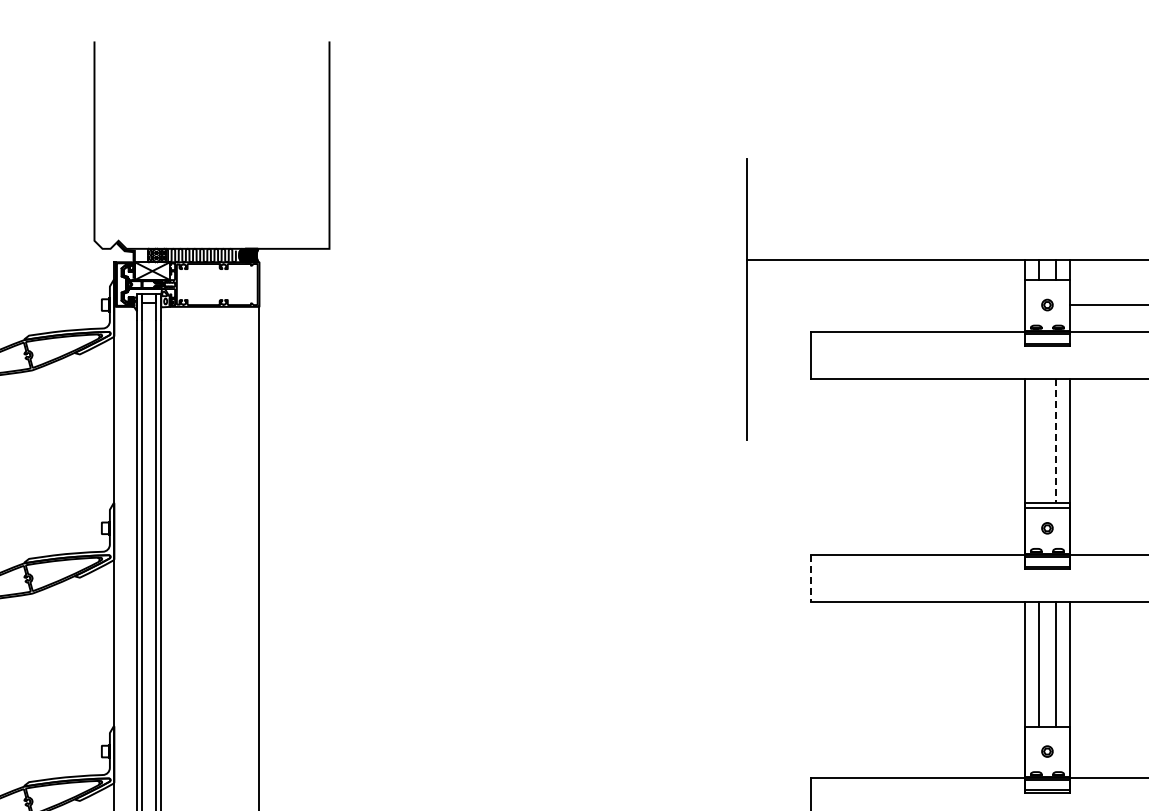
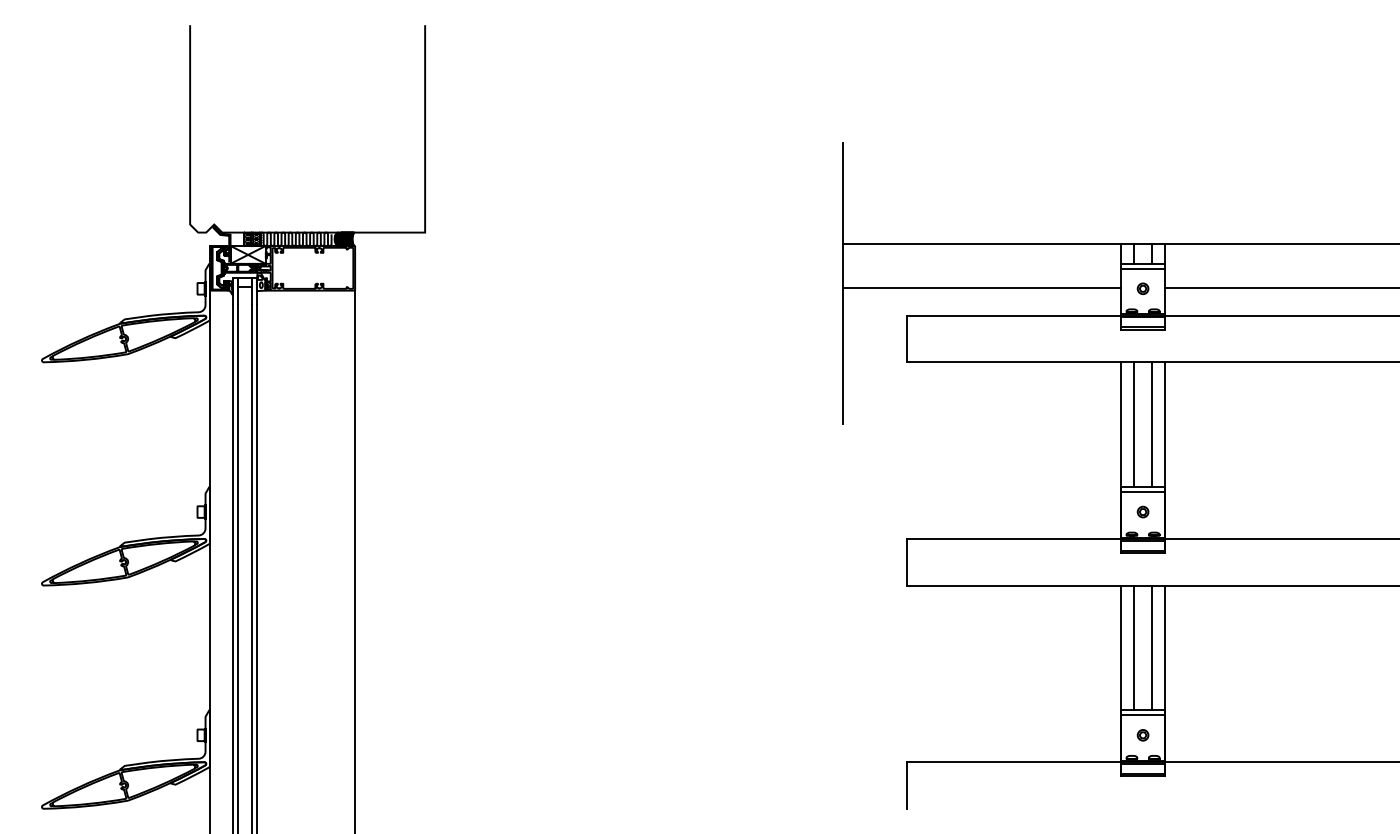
line: (1046, 284) -> (1142, 268), added
line: (885, 304) -> (981, 288), added
line: (1038, 440) -> (1134, 424), added
line: (1056, 441) -> (1152, 425), dashed -> solid
line: (811, 578) -> (907, 562), dashed -> solid
line: (1046, 731) -> (1142, 715), added

